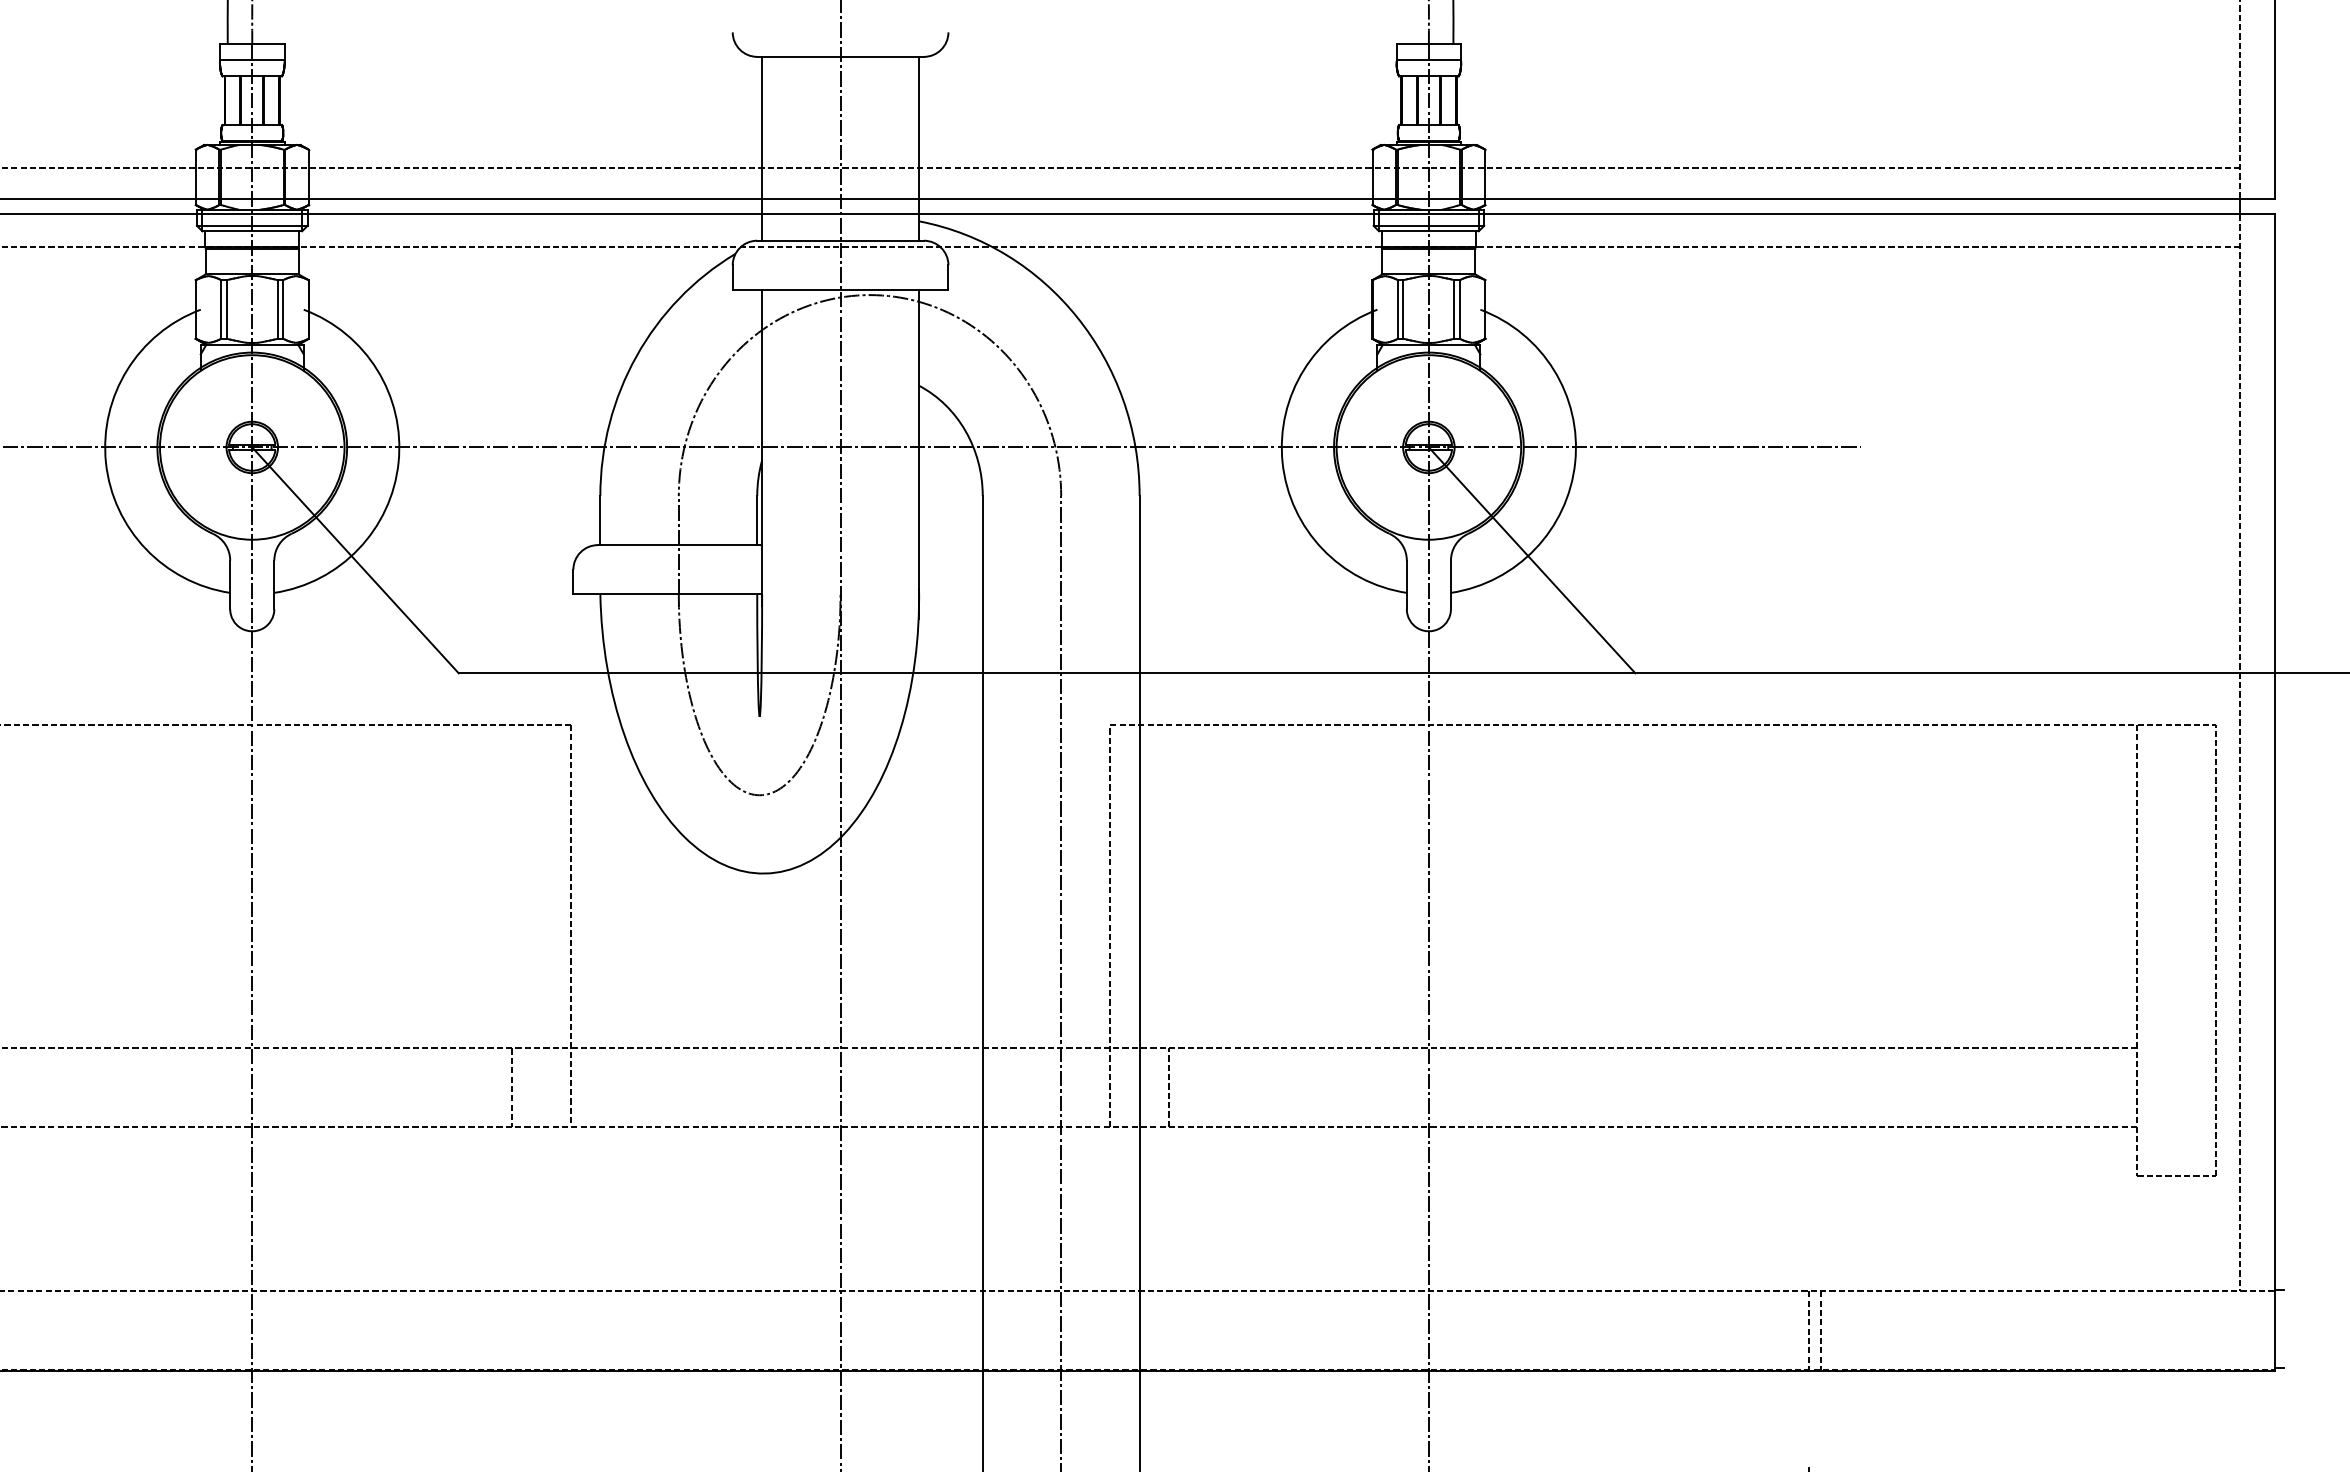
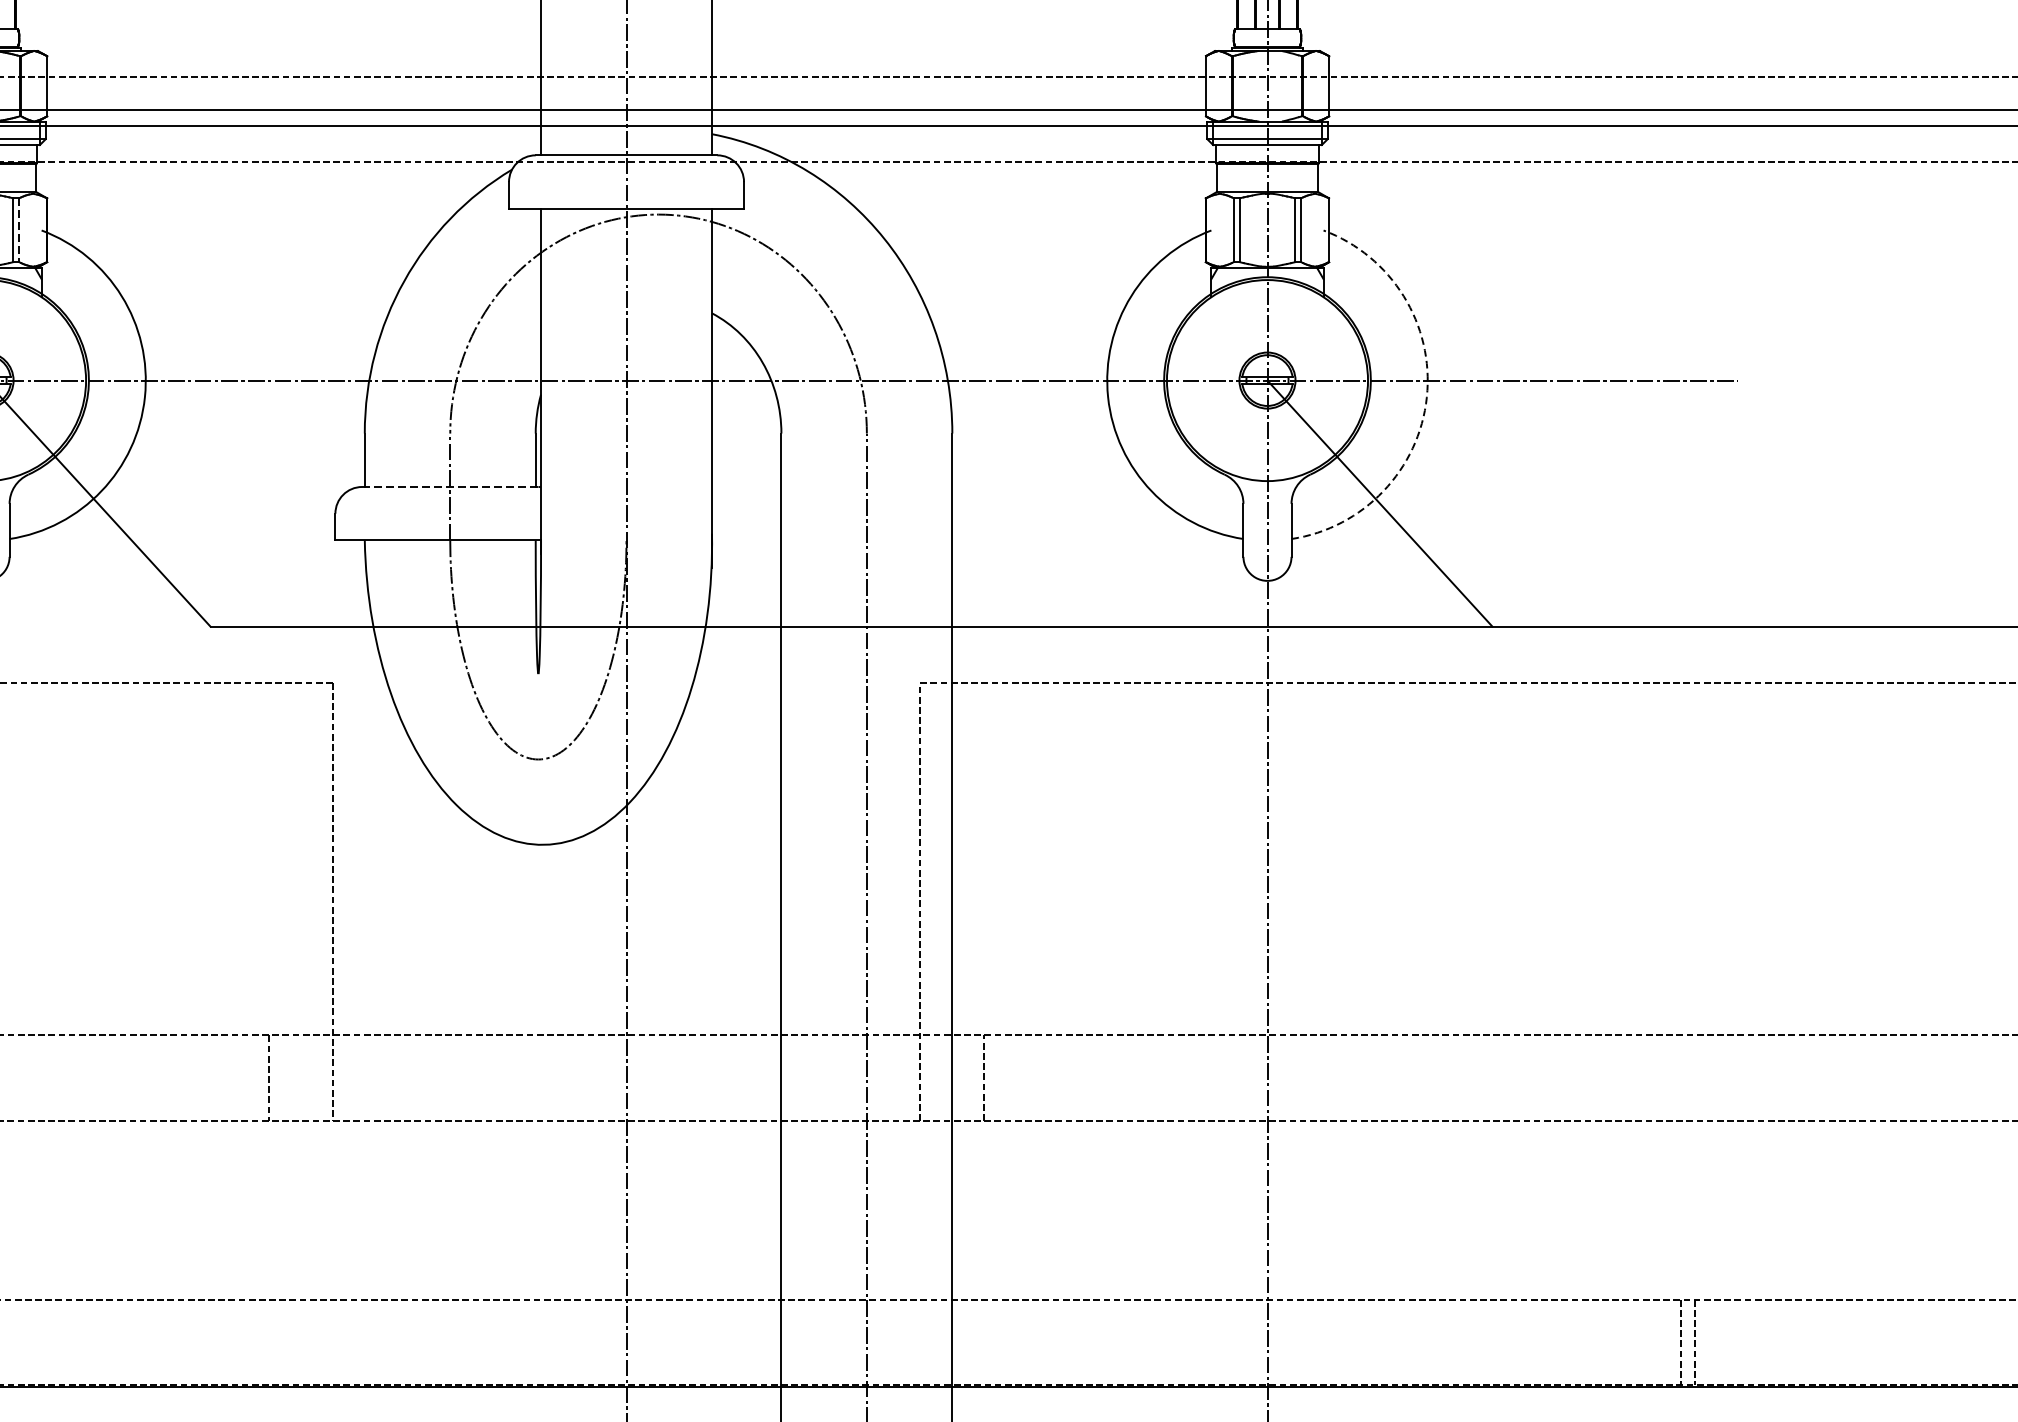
line: (283, 309) -> (19, 230), solid -> dashed
arc: (1575, 462) -> (1427, 396), solid -> dashed
line: (678, 545) -> (449, 487), solid -> dashed

